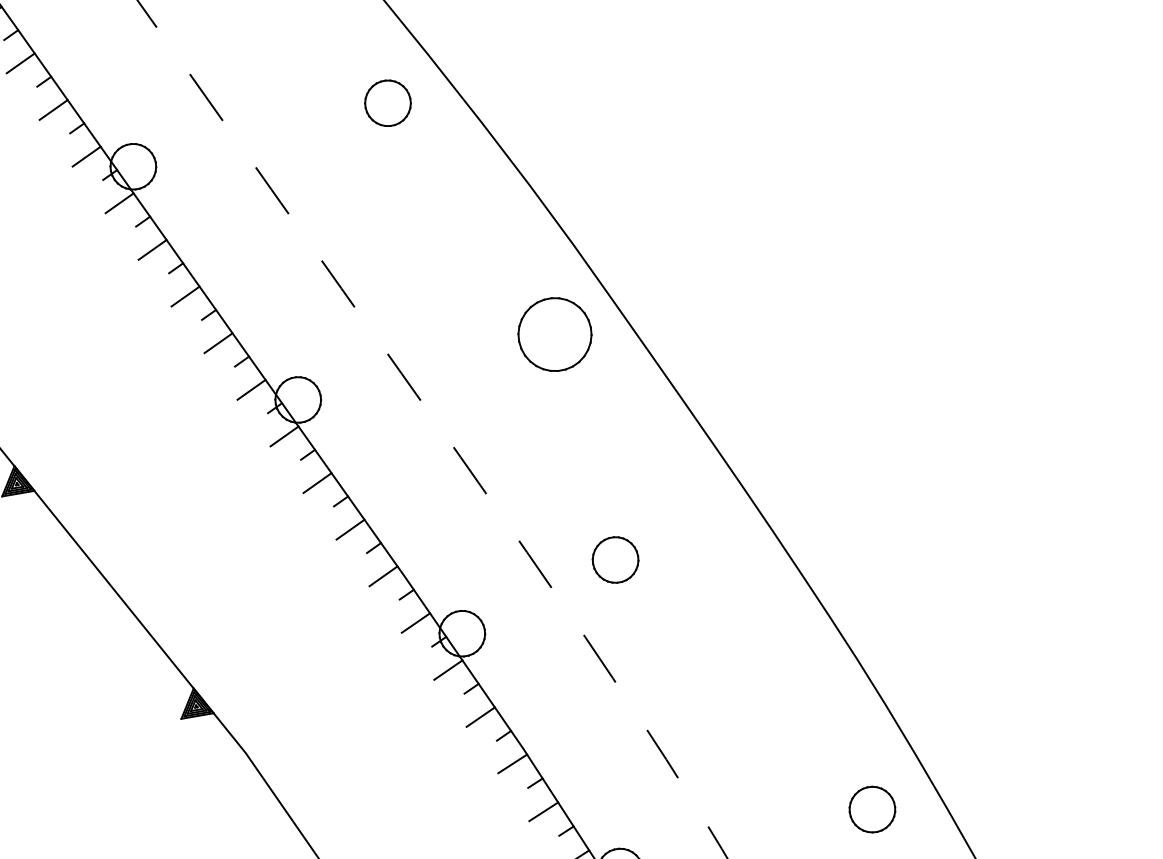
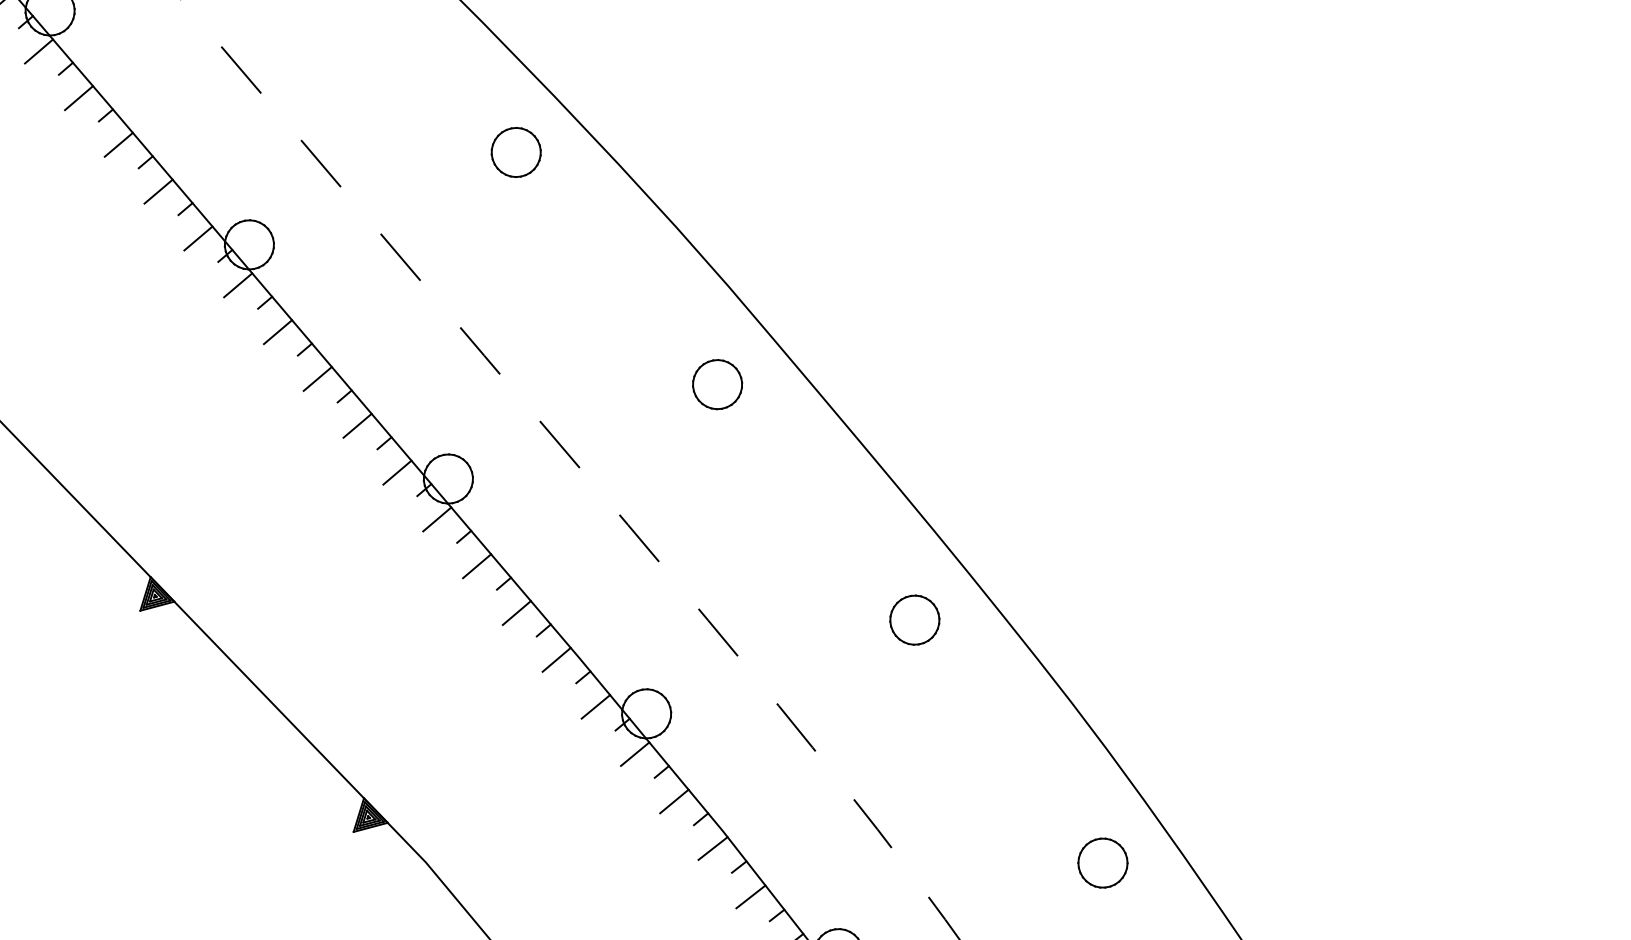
part: (555, 334) -> (717, 384), size x0.62
part: (615, 559) -> (914, 619), moved

